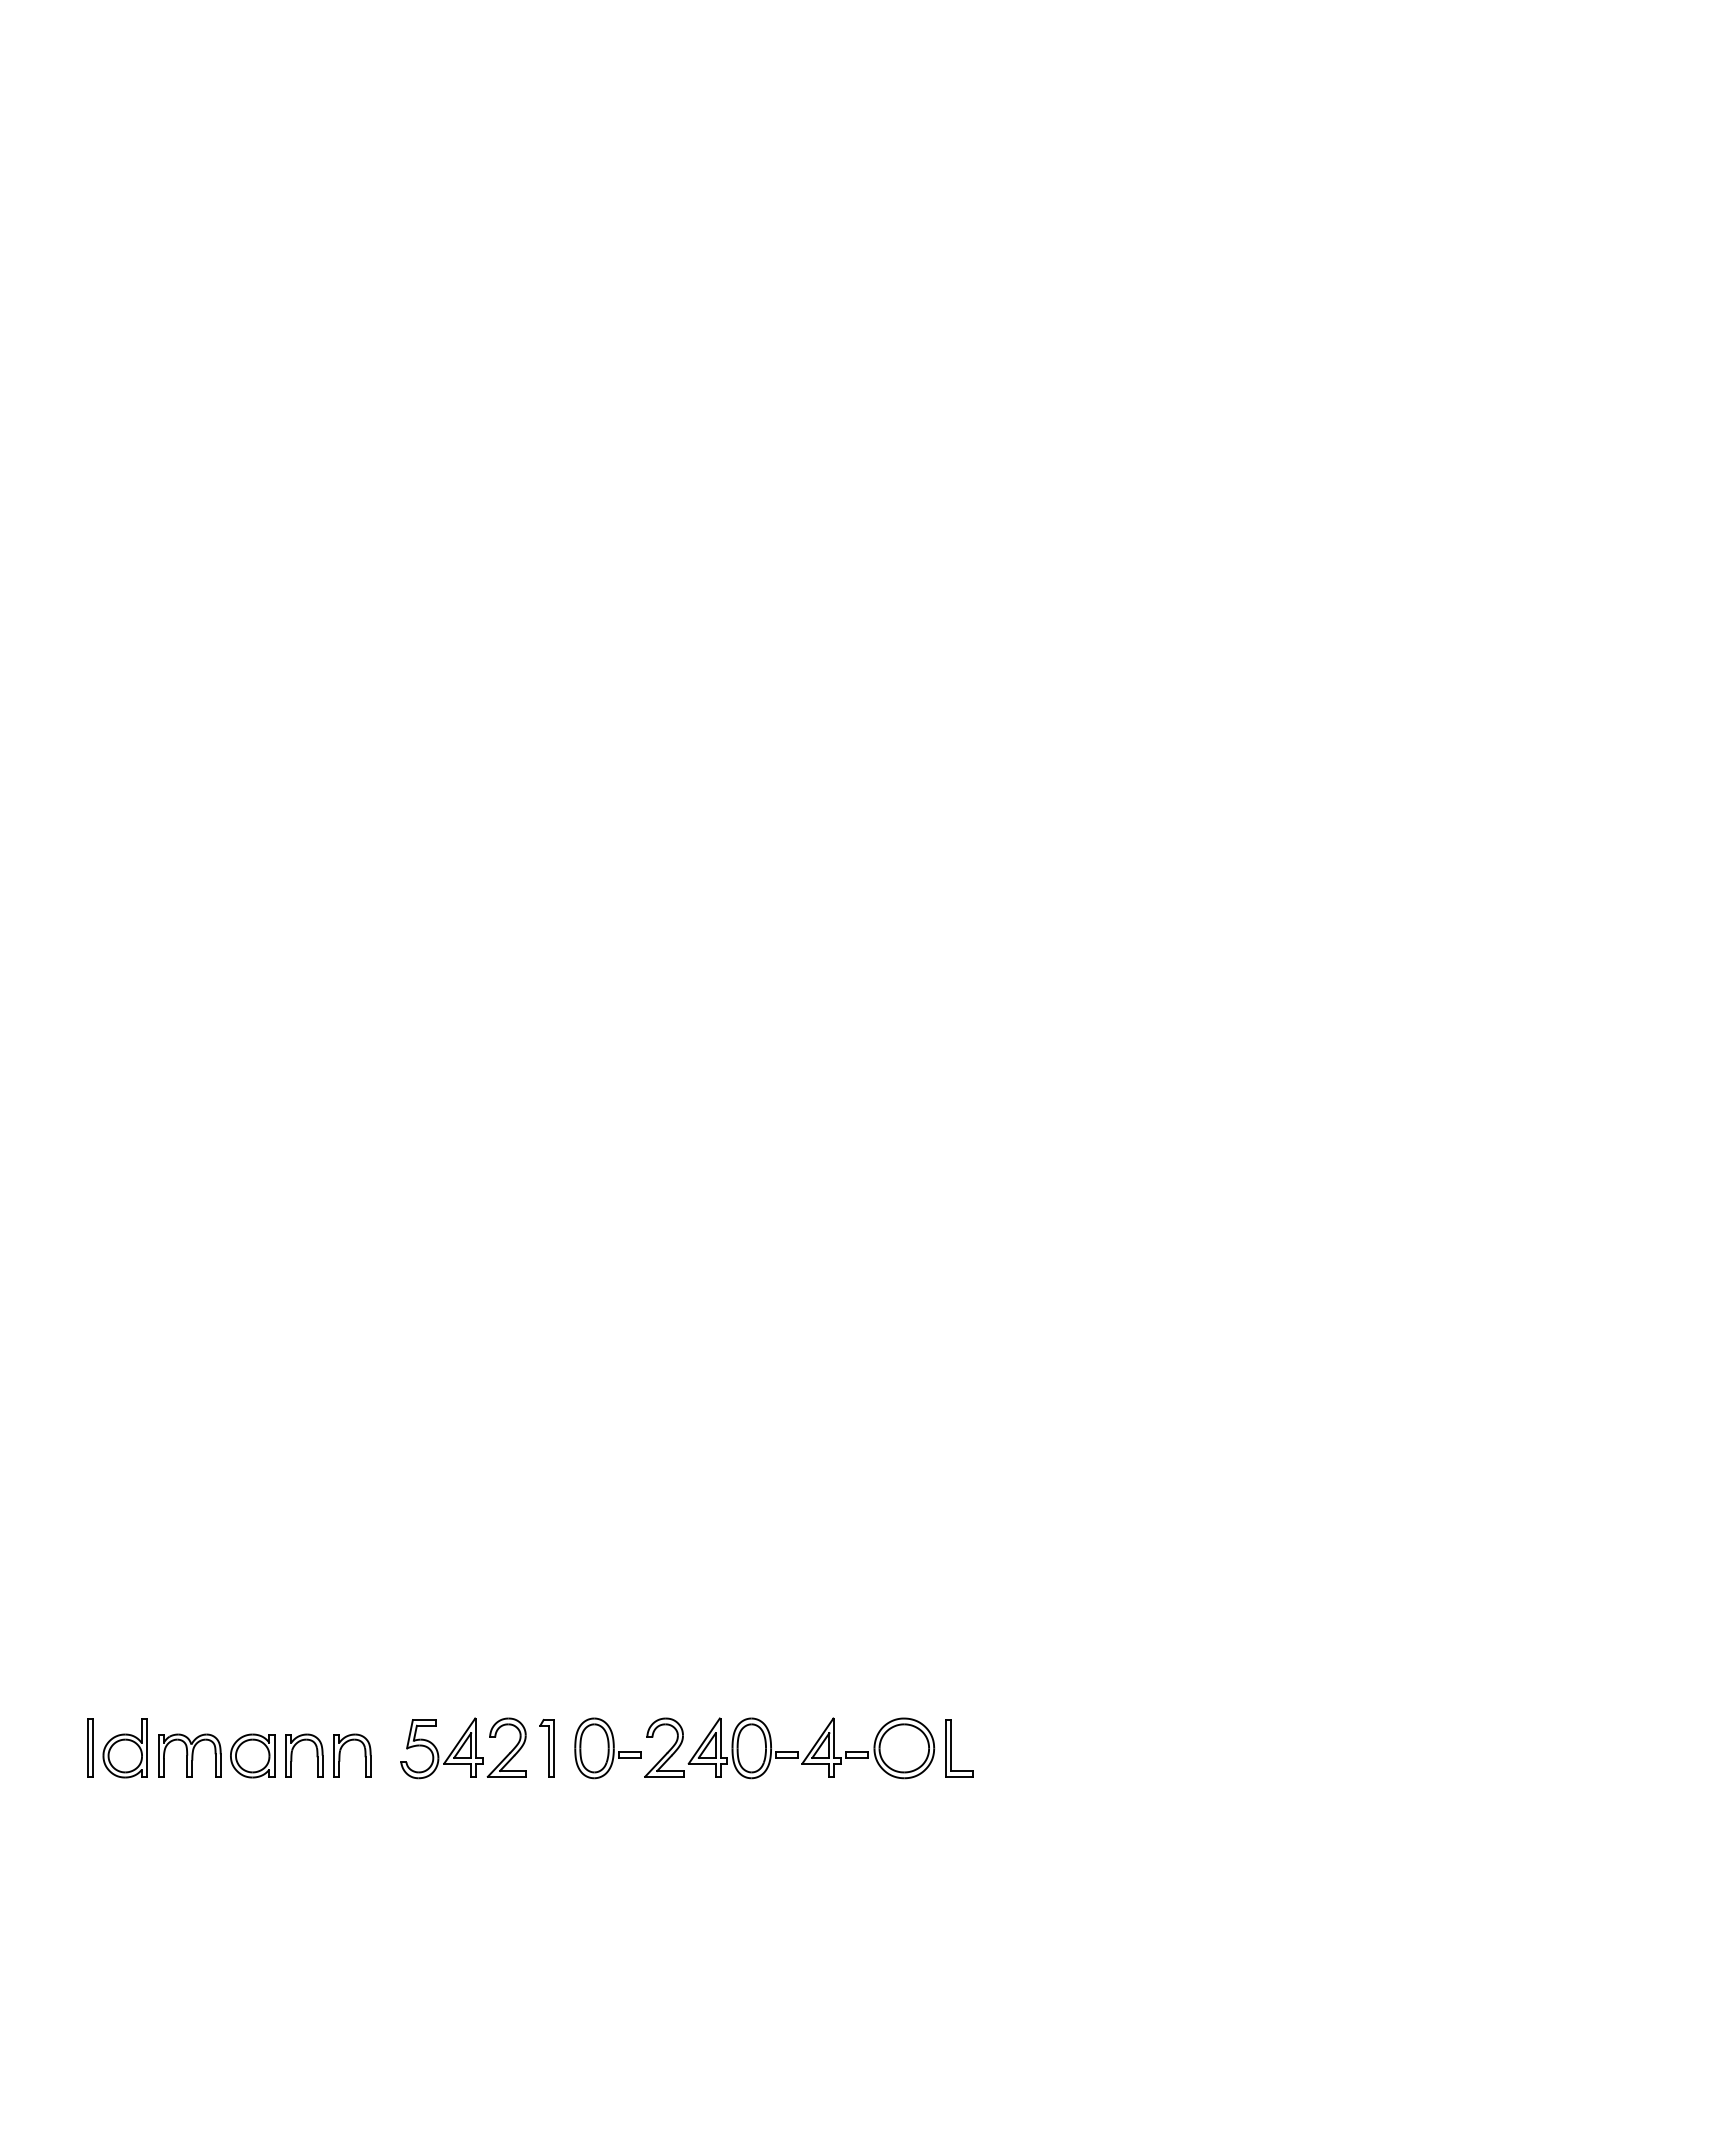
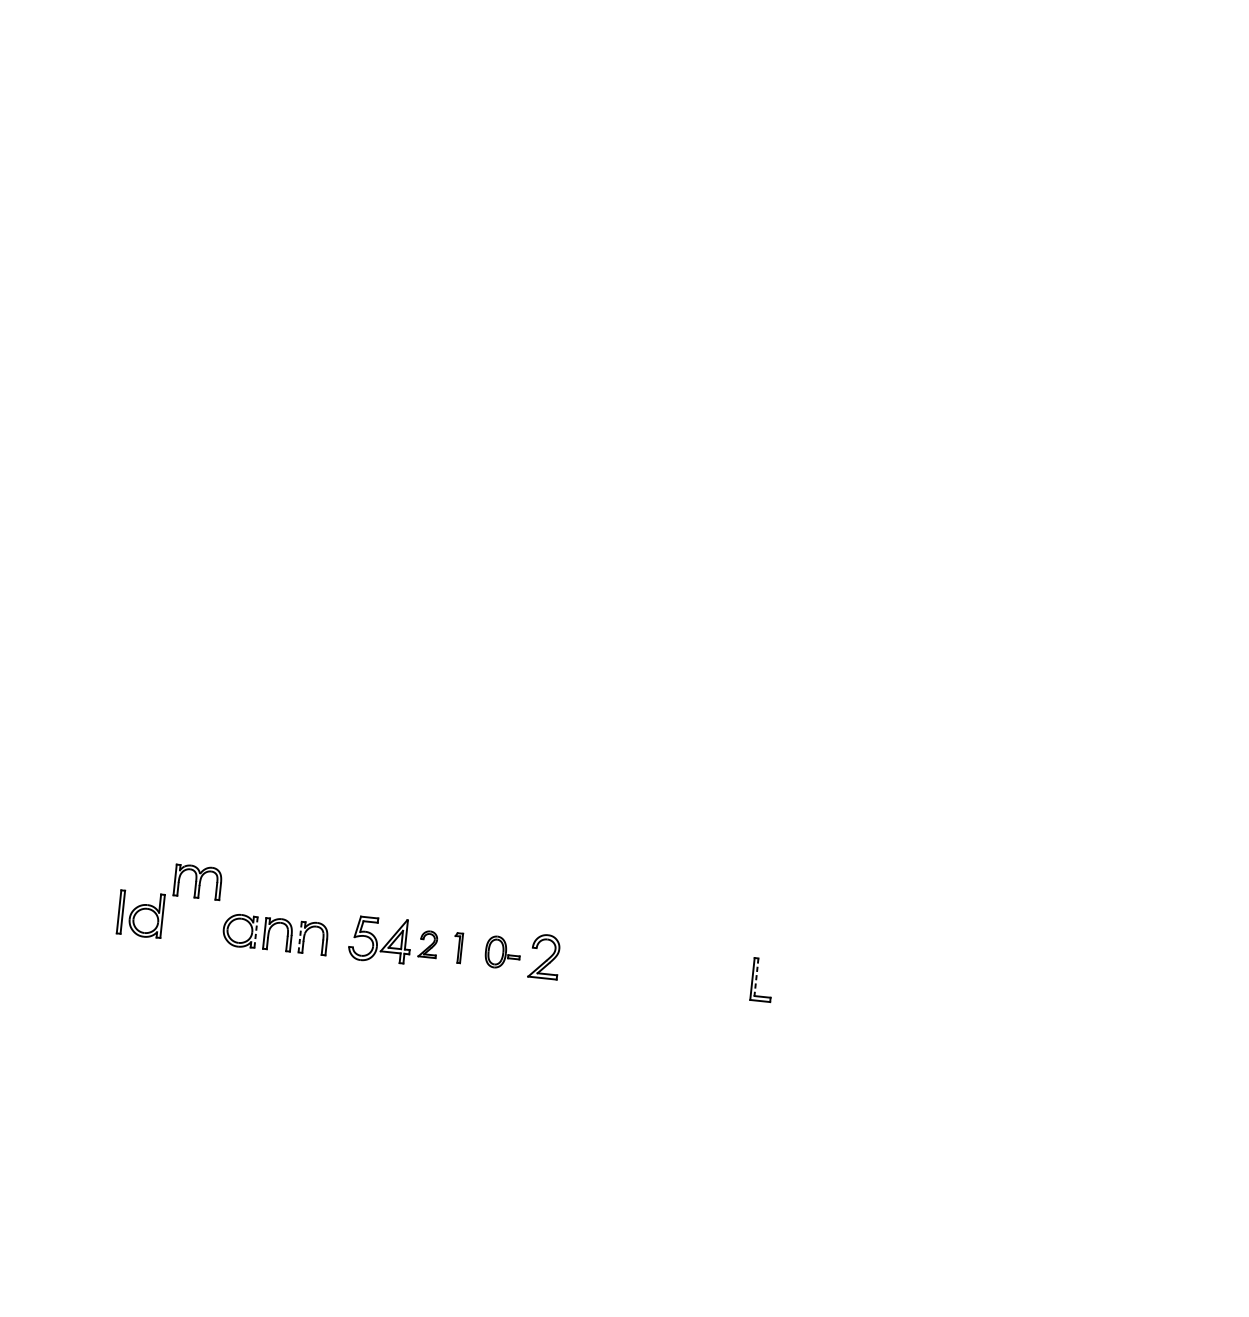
line: (950, 1745) -> (756, 977), solid -> dashed
part: (506, 1747) -> (428, 944), size x0.6
part: (546, 1748) -> (457, 948), size x0.7
part: (607, 1748) -> (502, 952), size x0.7
part: (811, 1748) -> (653, 968), removed
part: (189, 1755) -> (197, 881), moved
line: (274, 1756) -> (255, 932), solid -> dashed
line: (334, 1756) -> (300, 937), solid -> dashed

